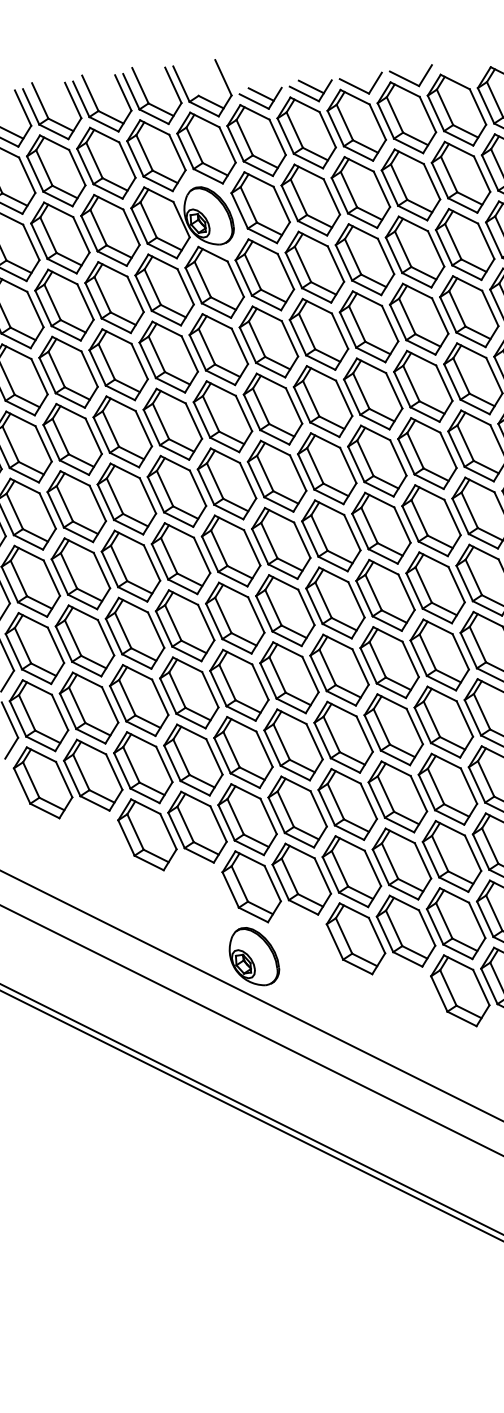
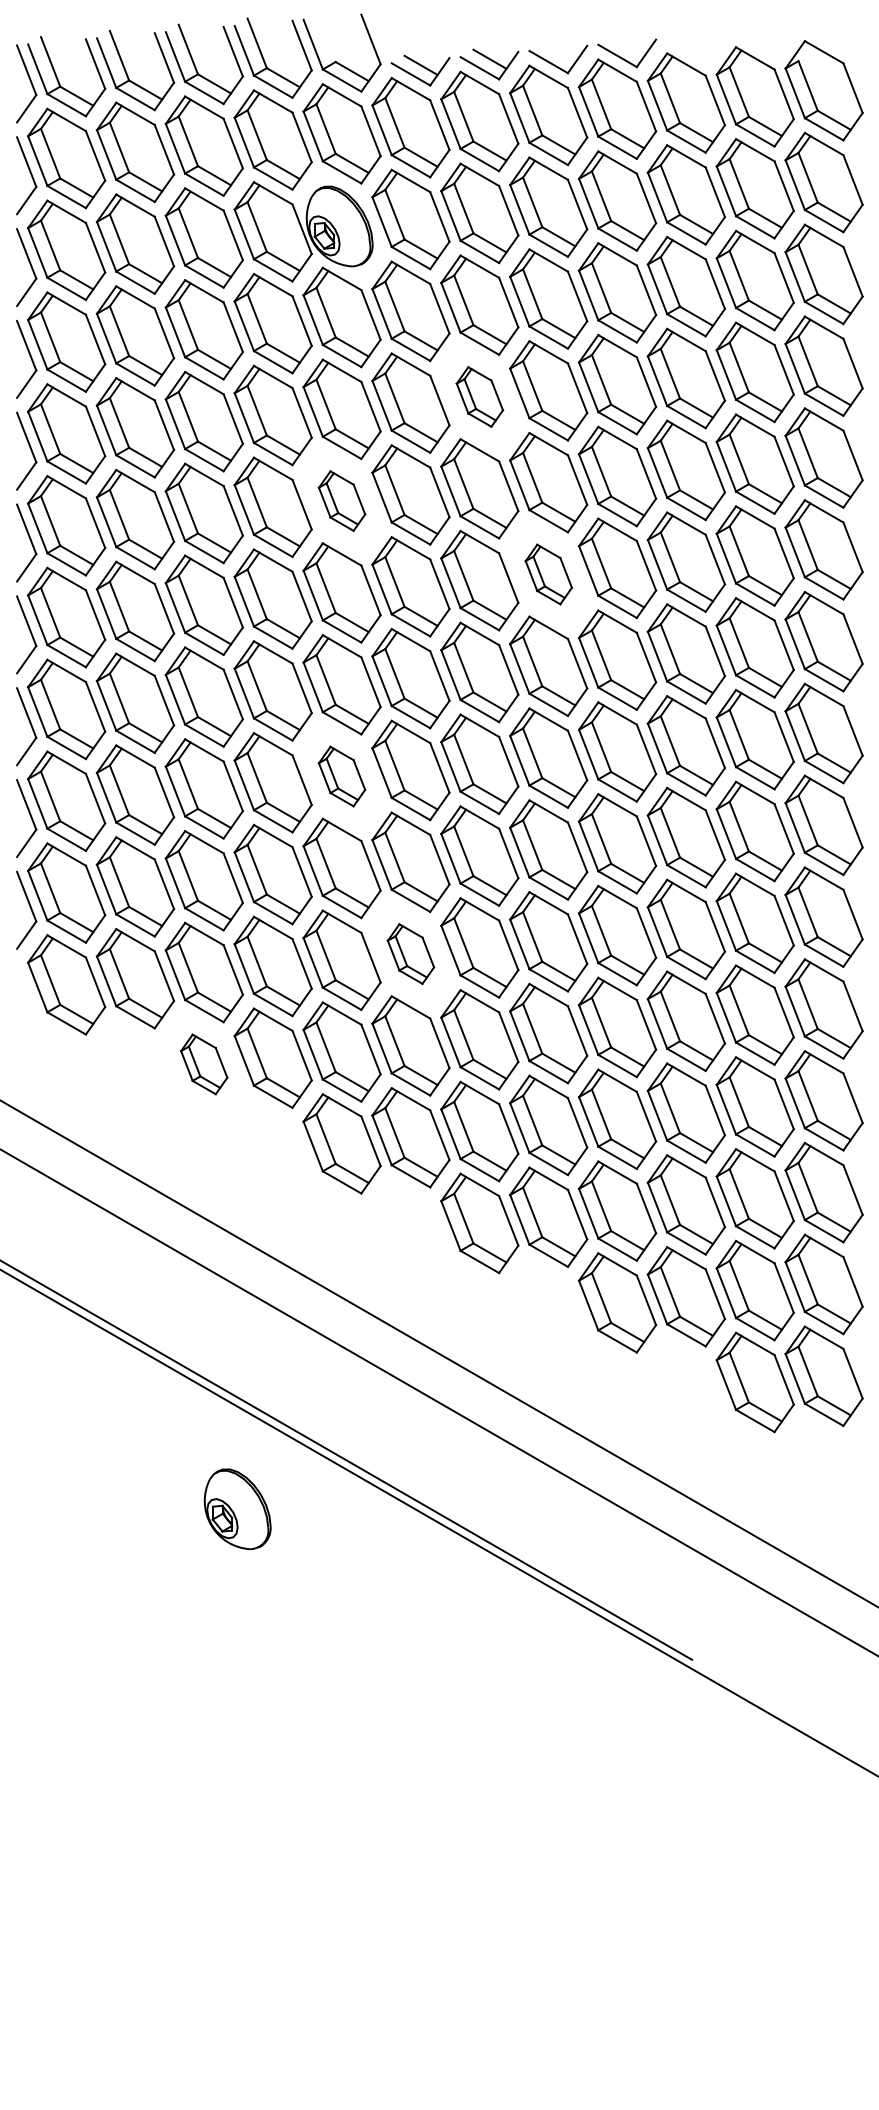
part: (318, 334) -> (479, 396), size x0.6
part: (222, 416) -> (341, 500), size x0.6
part: (377, 461) -> (548, 574), size x0.6
part: (234, 618) -> (341, 776), size x0.6
part: (293, 744) -> (410, 953), size x0.6
part: (146, 834) -> (203, 1064), size x0.6
part: (254, 956) -> (237, 1509), moved

